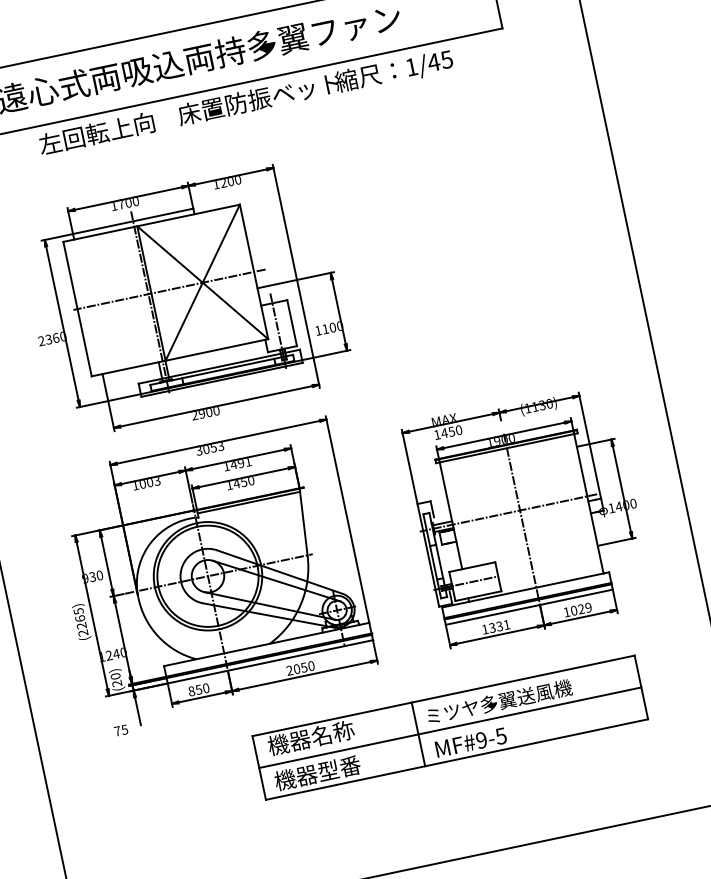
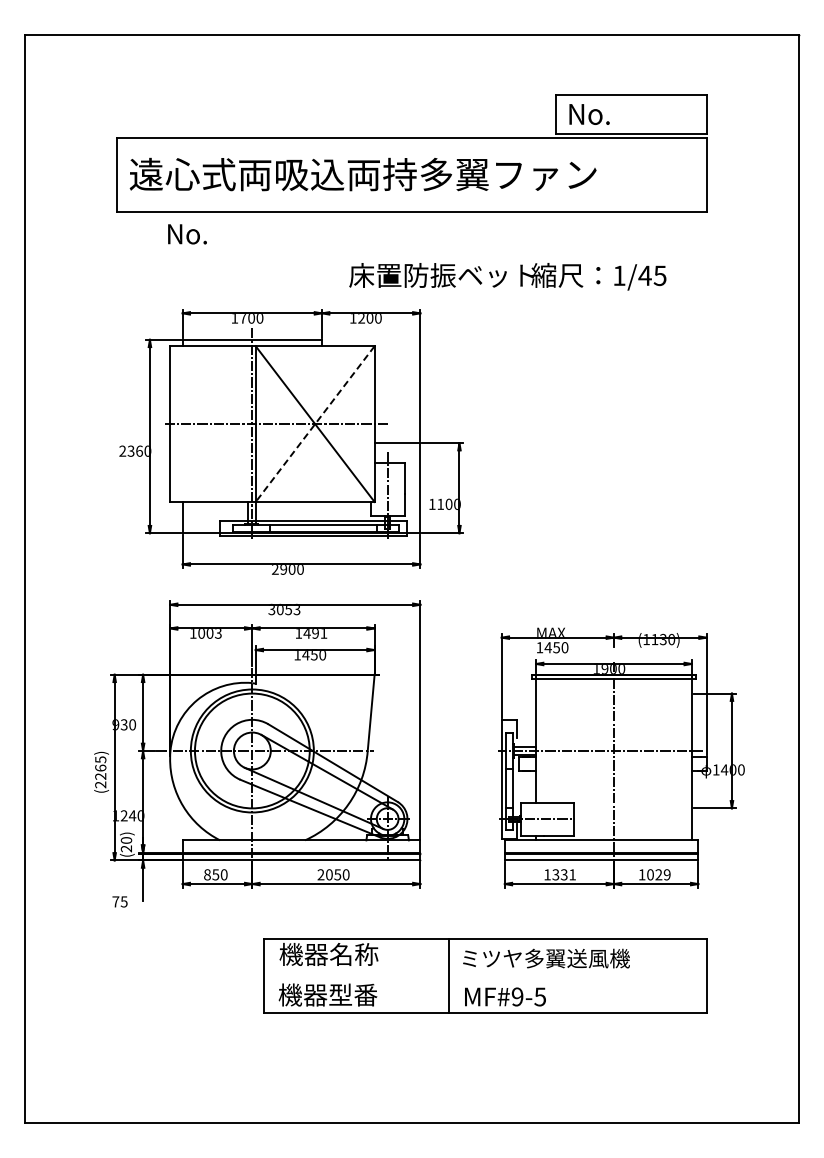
text: (315, 88) -> (507, 276), moved
text: (96, 133) -> (232, 233), 左回転上向 -> No.
line: (203, 283) -> (315, 424), solid -> dashed
line: (248, 502) -> (314, 678), removed
line: (450, 727) -> (485, 975), removed

